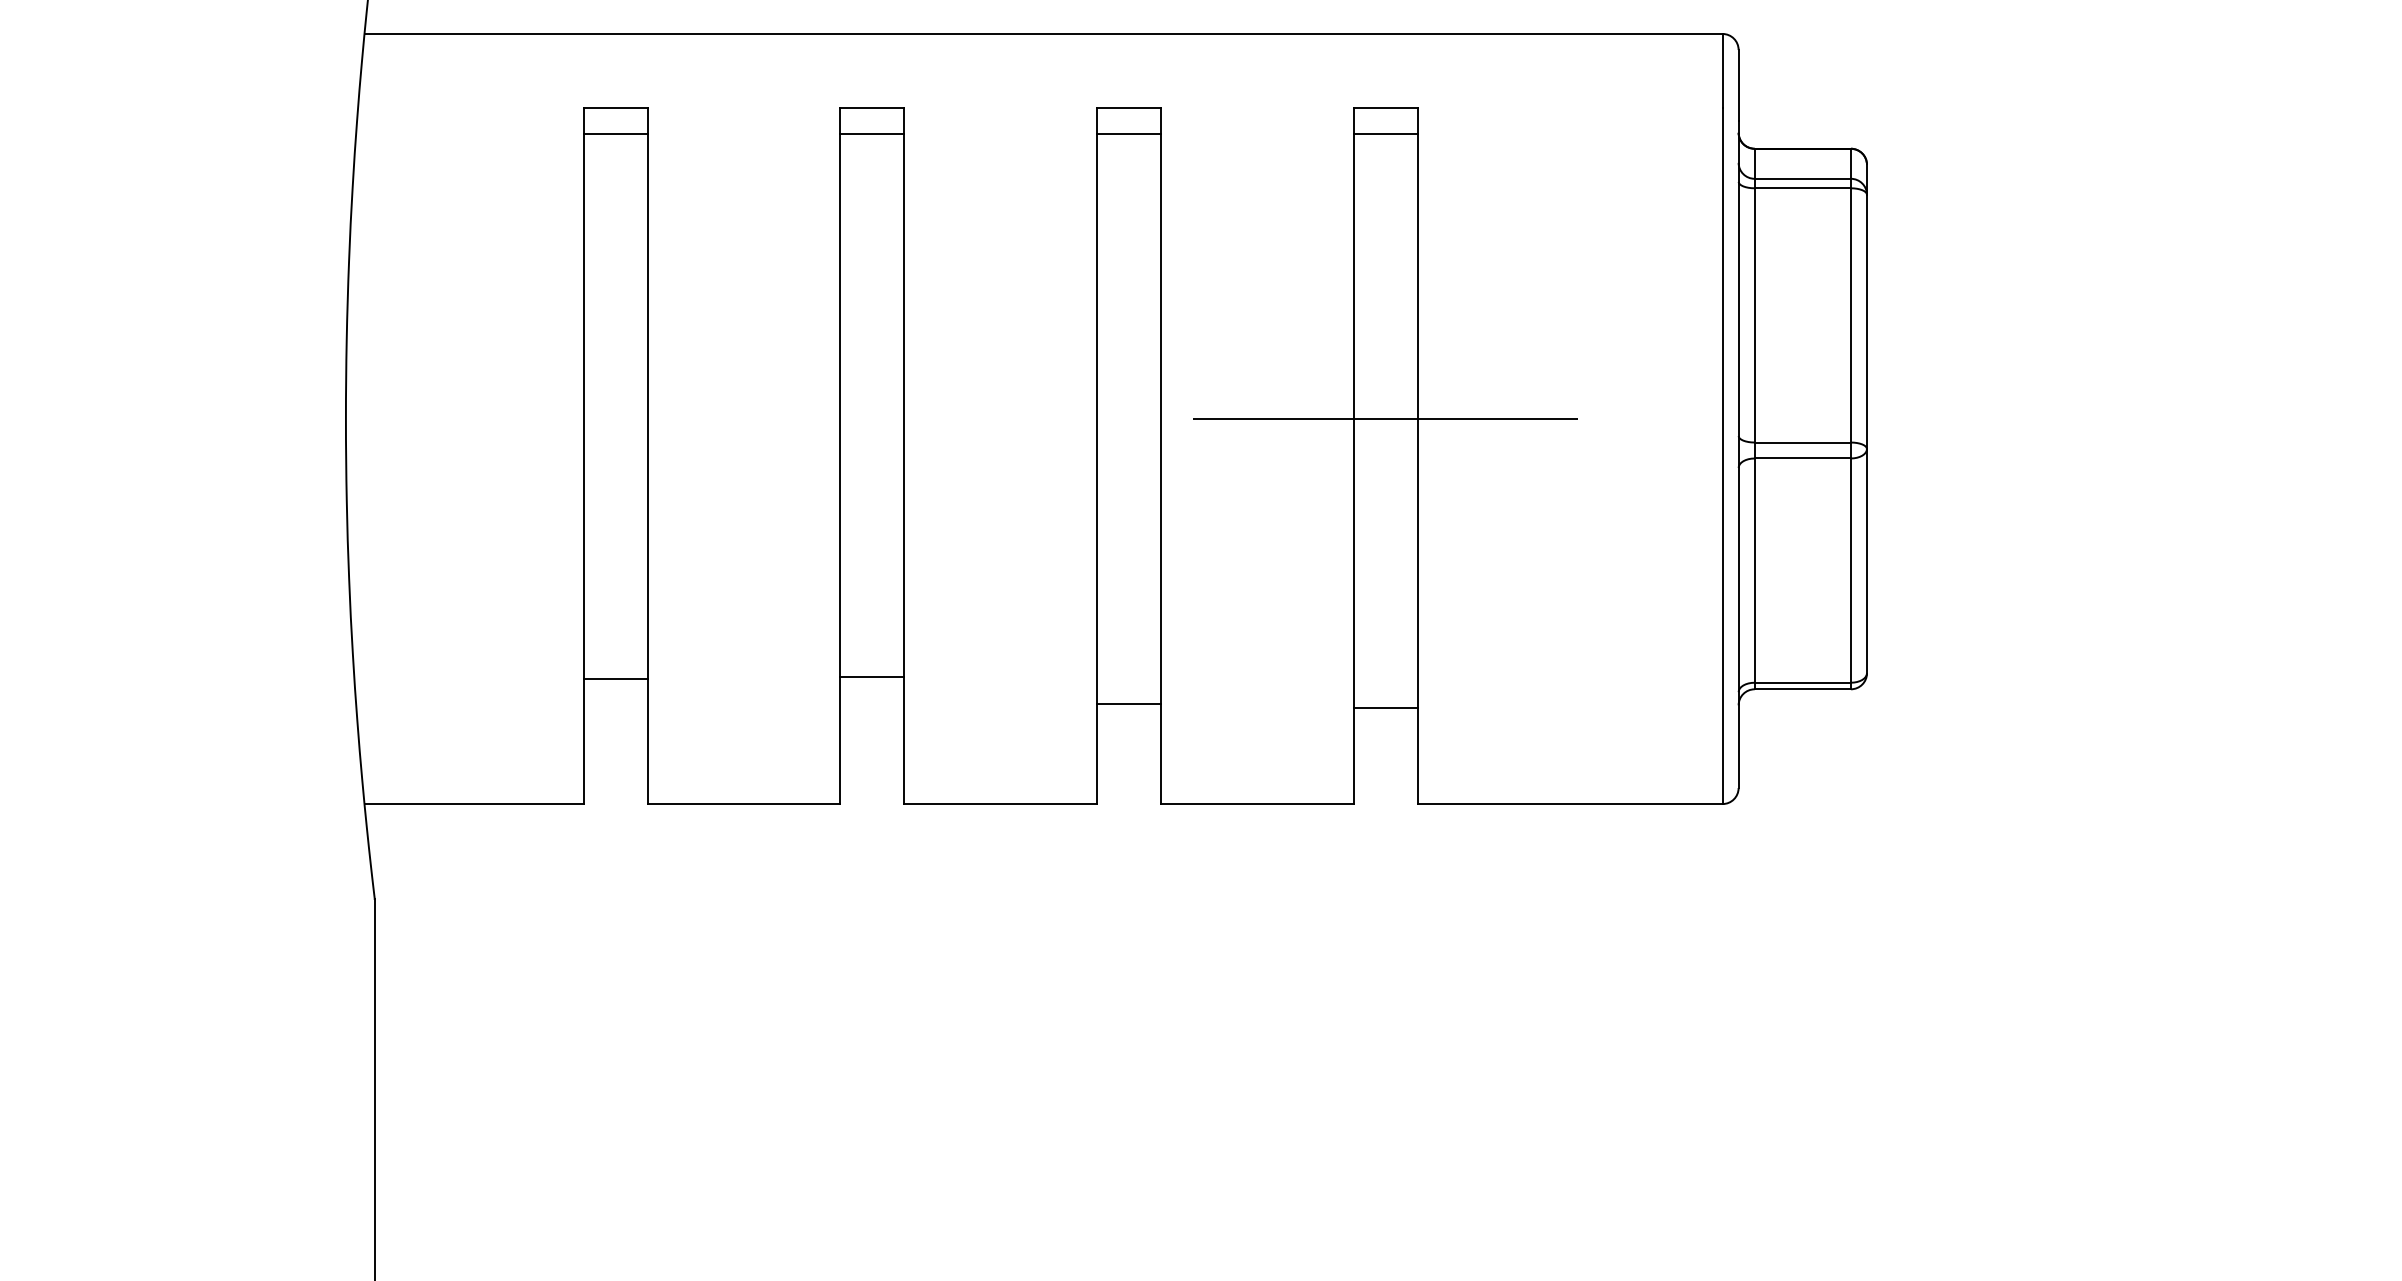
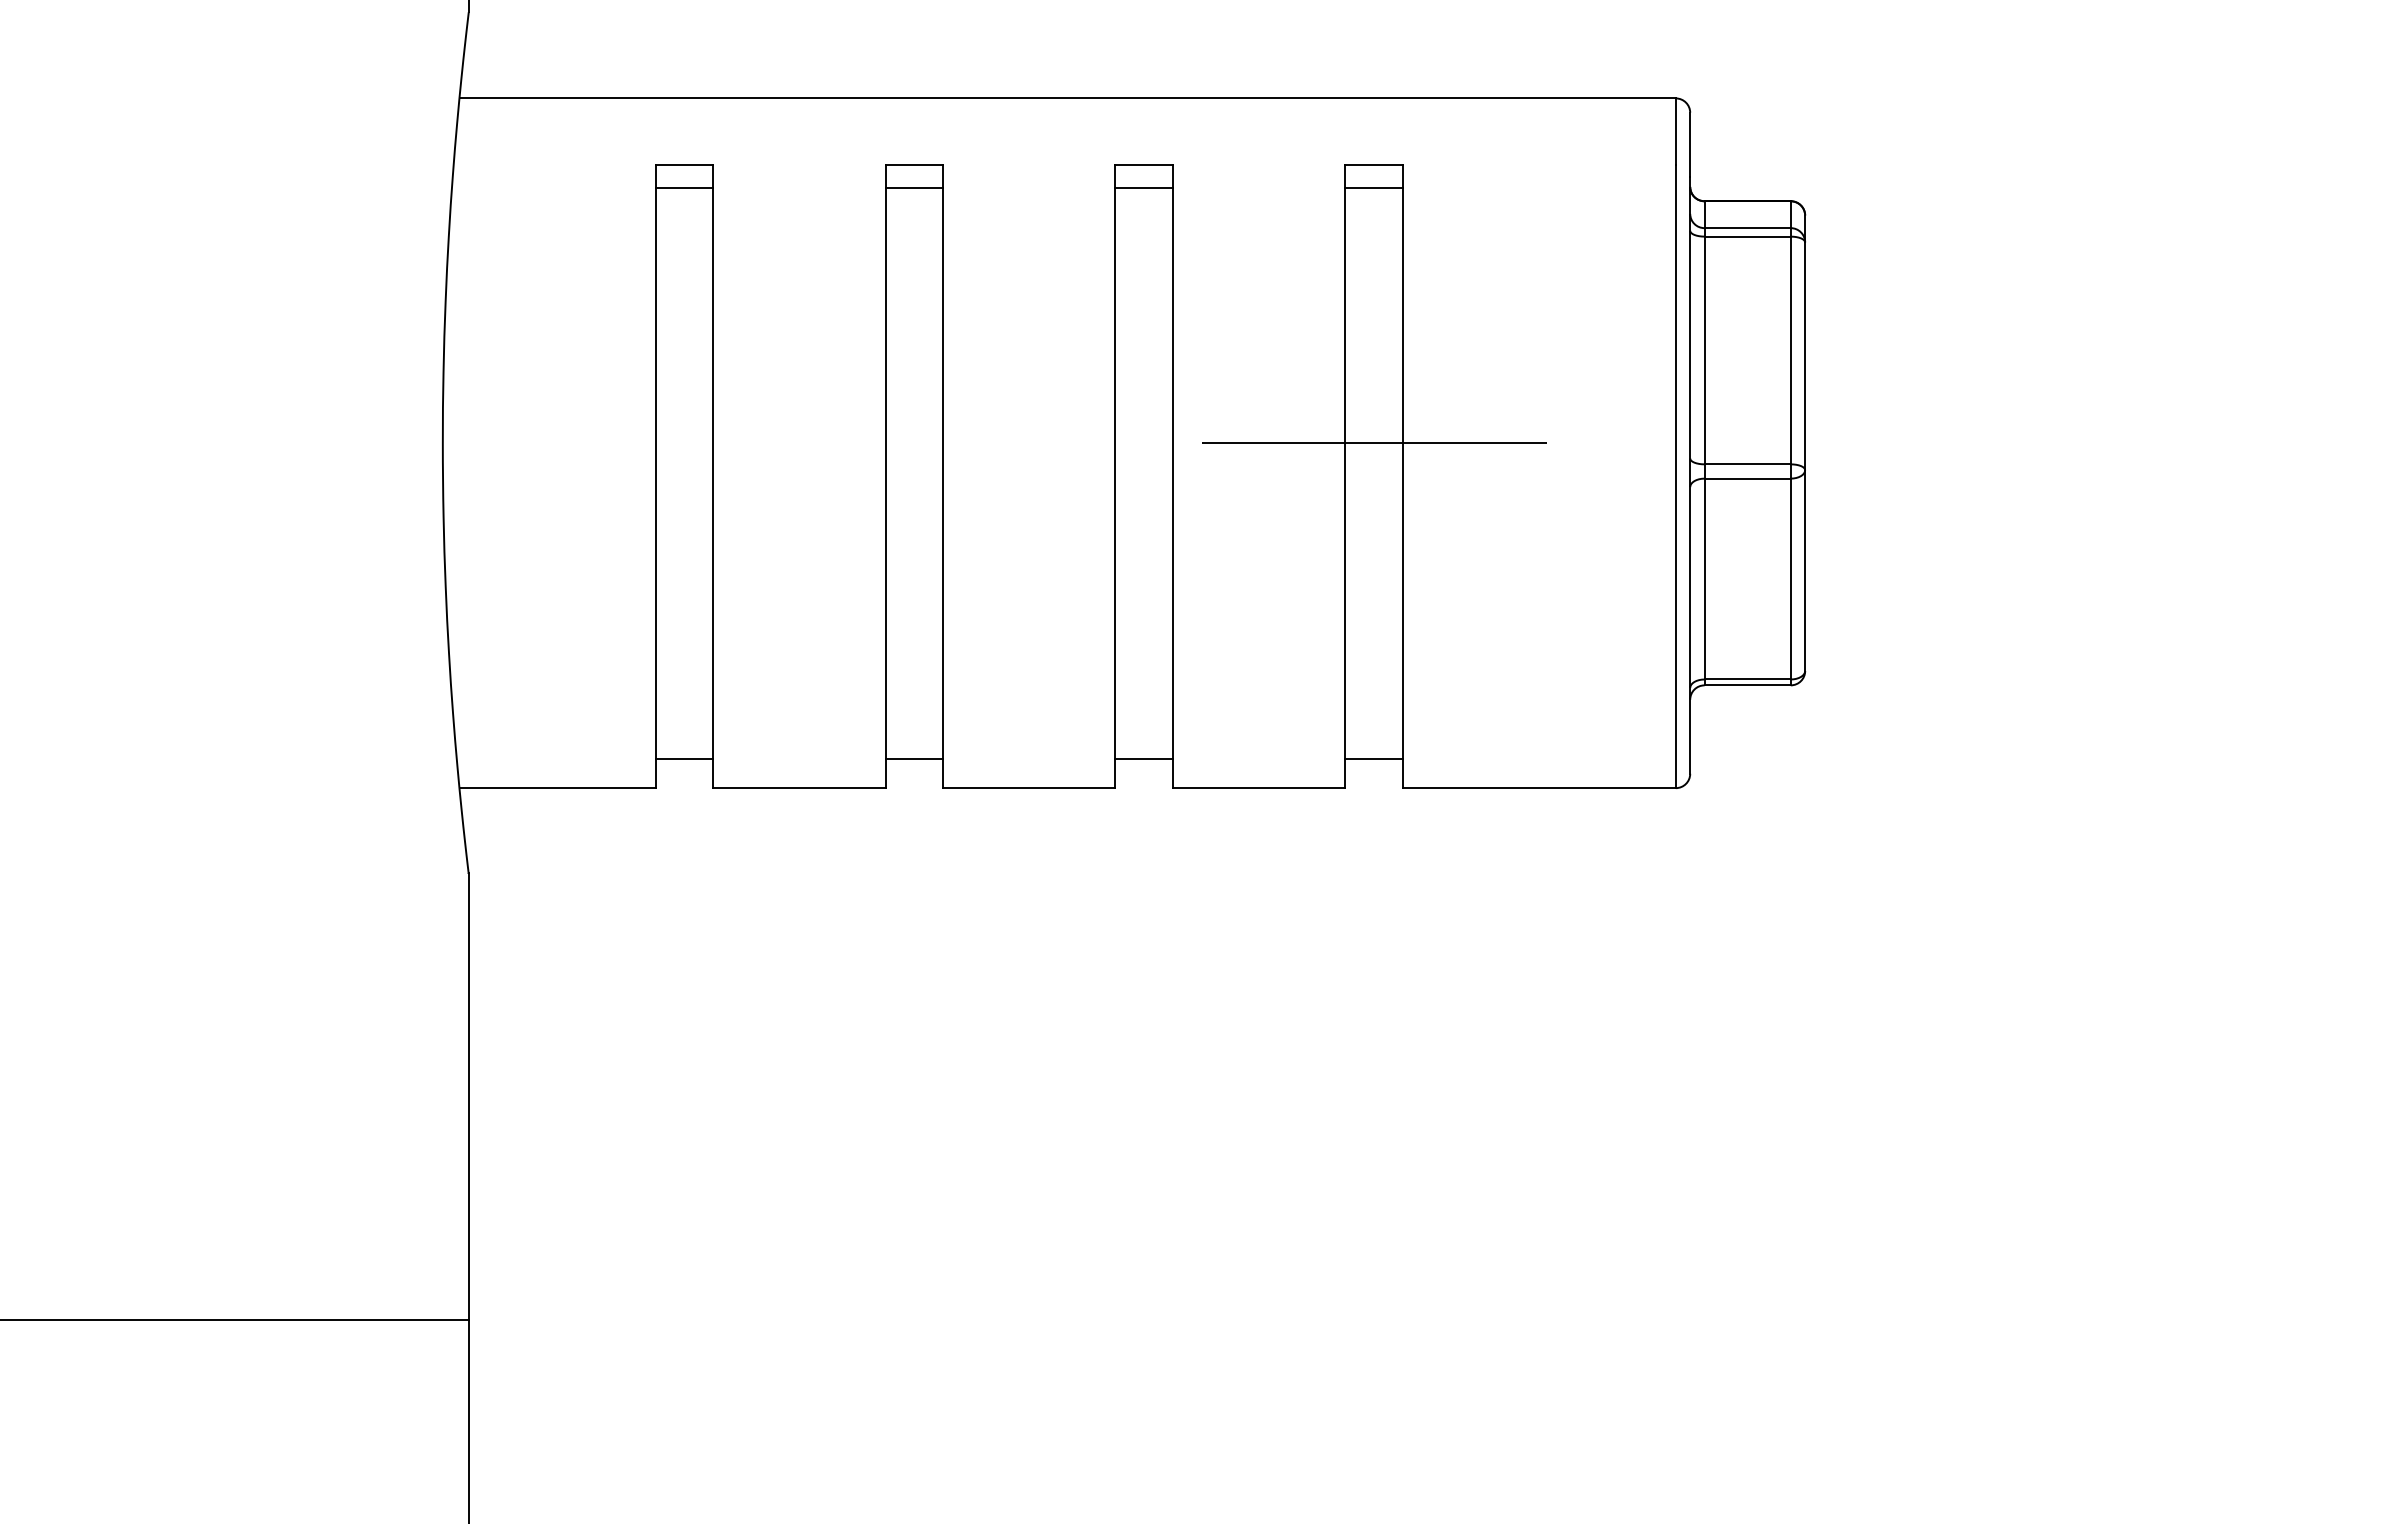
line: (871, 677) -> (913, 759), moved
line: (615, 679) -> (684, 759), moved
line: (1128, 703) -> (1143, 759), moved
line: (1385, 708) -> (1373, 759), moved

